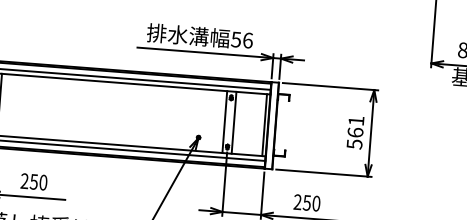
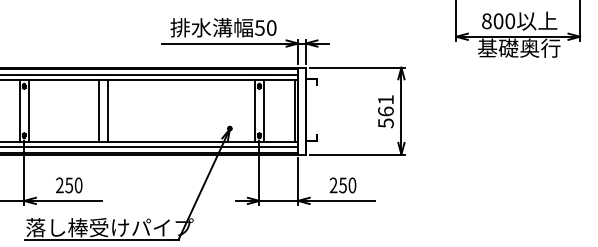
text: (247, 40) -> (271, 27), 56 -> 50
line: (68, 110) -> (98, 111), added
line: (77, 111) -> (107, 111), added

